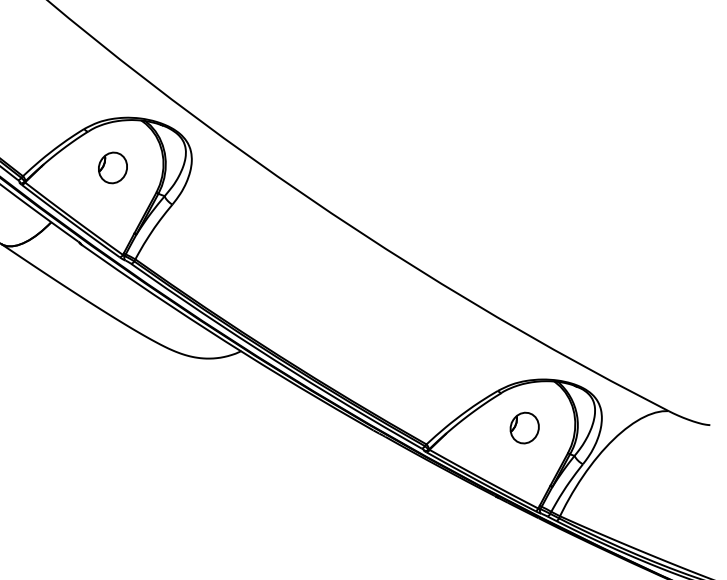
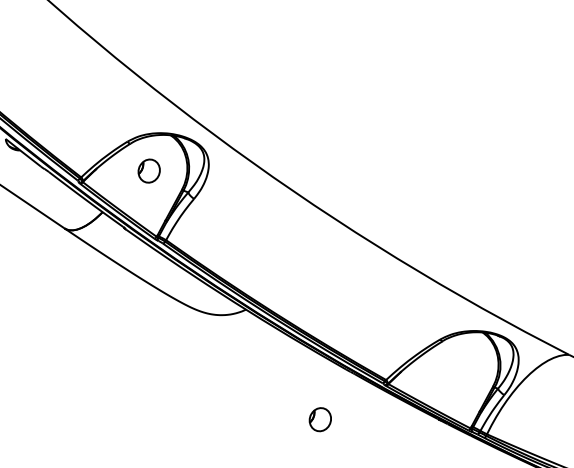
part: (523, 427) -> (319, 419), moved

